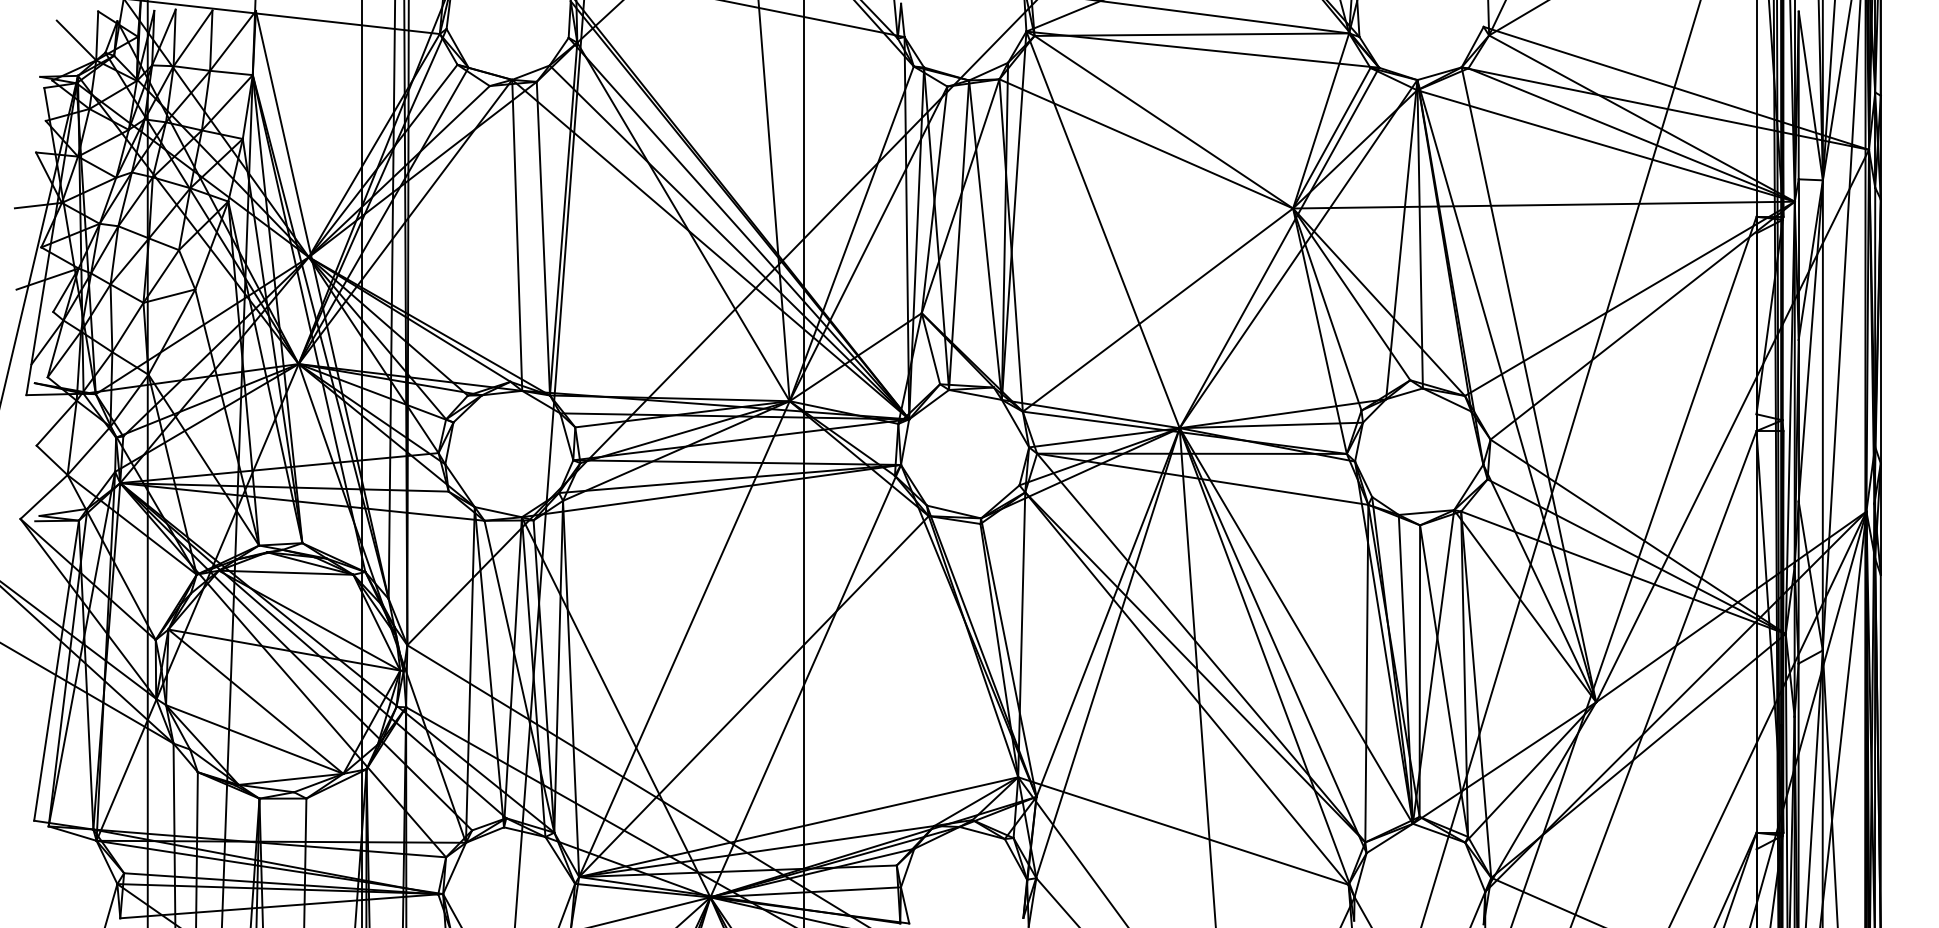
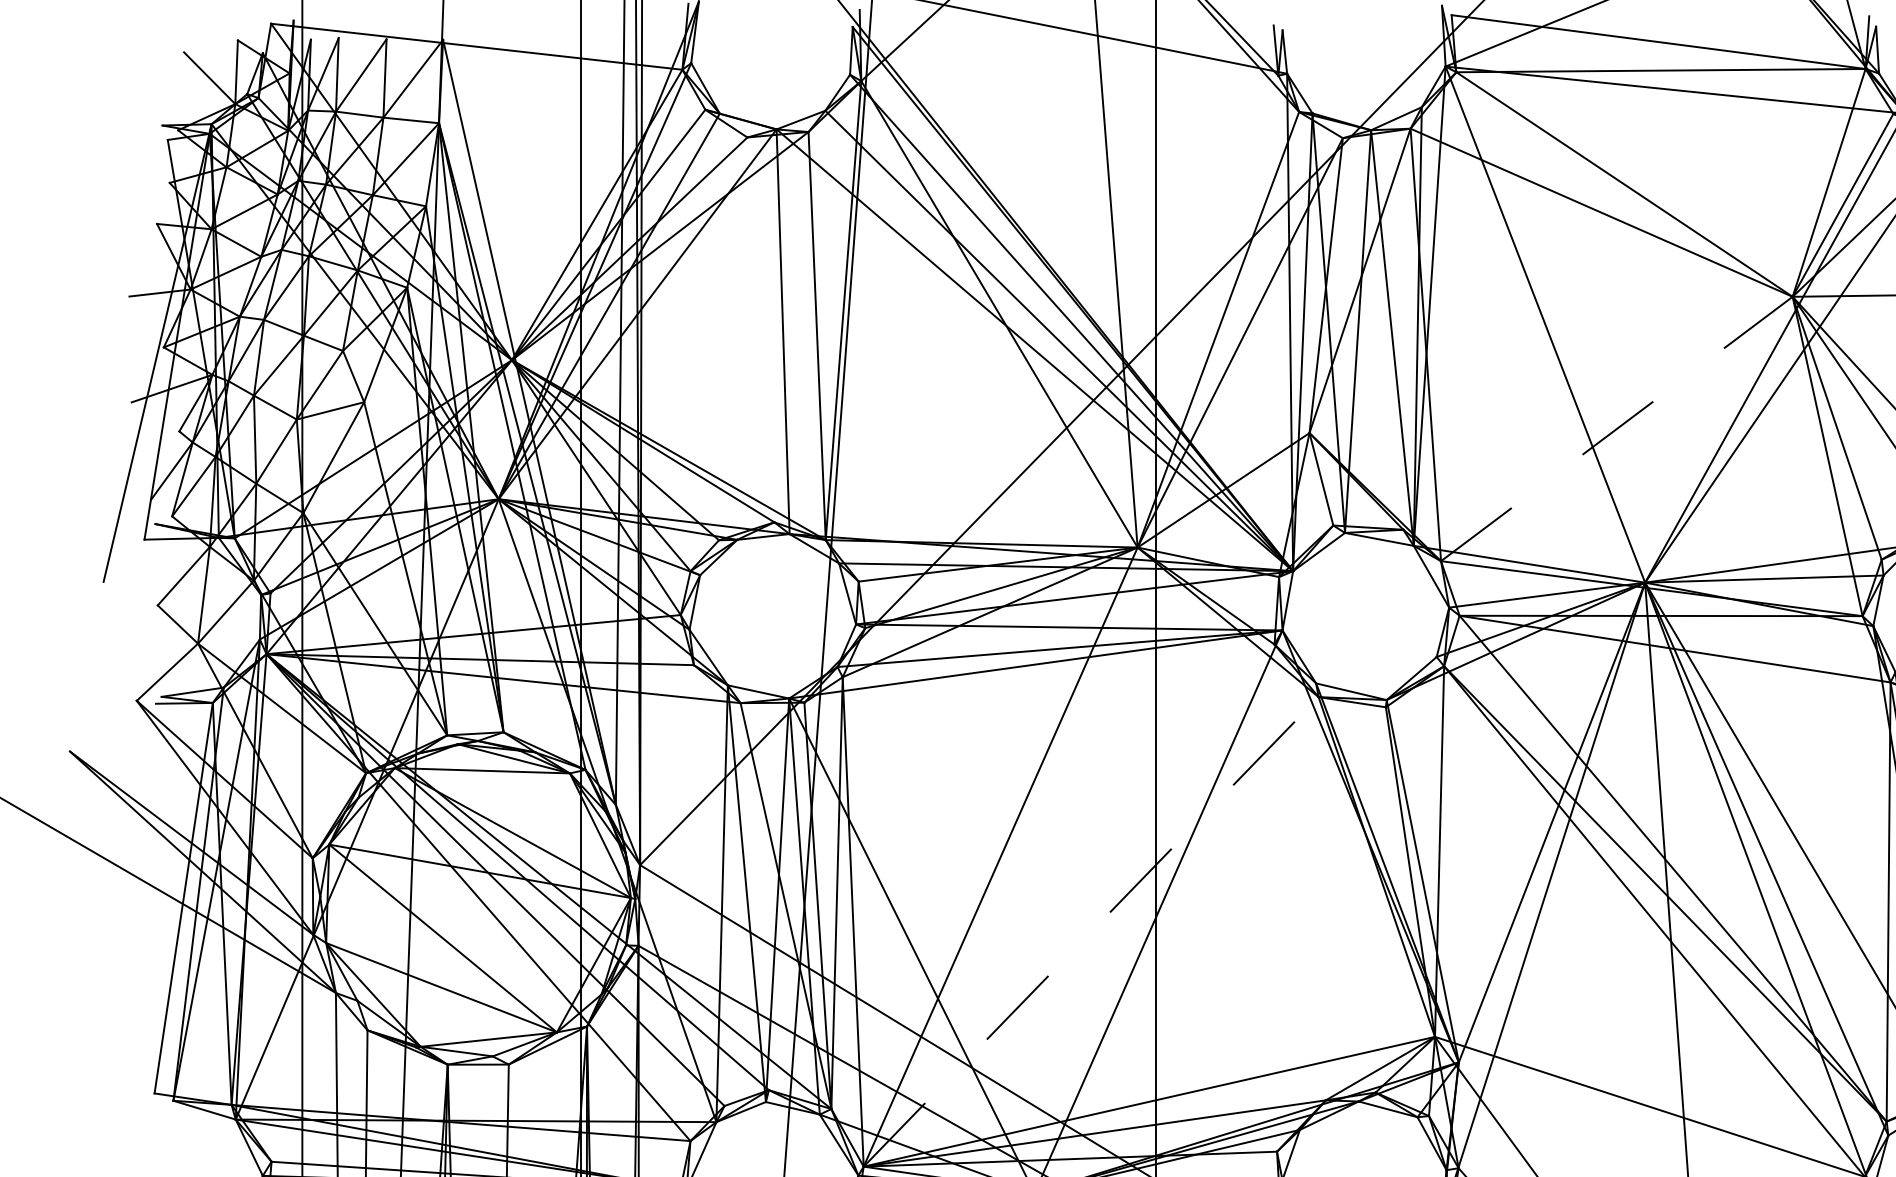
line: (1158, 309) -> (1617, 428), solid -> dashed
line: (754, 696) -> (1091, 931), solid -> dashed

